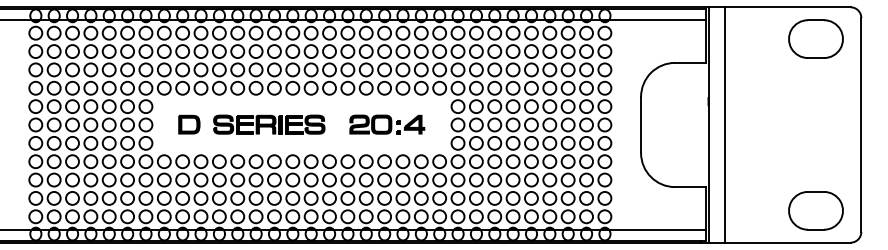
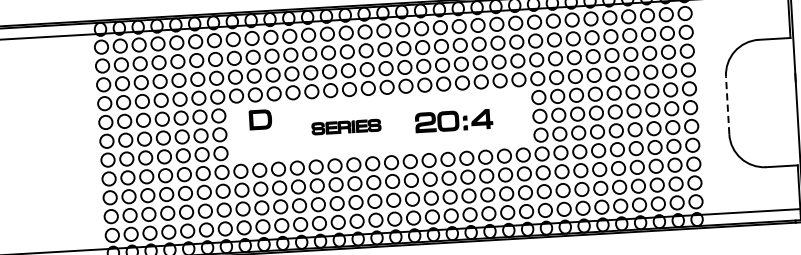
part: (189, 124) -> (260, 119), moved
part: (269, 124) -> (346, 126), size x0.6
part: (387, 124) -> (454, 120), moved
line: (641, 124) -> (728, 104), solid -> dashed

